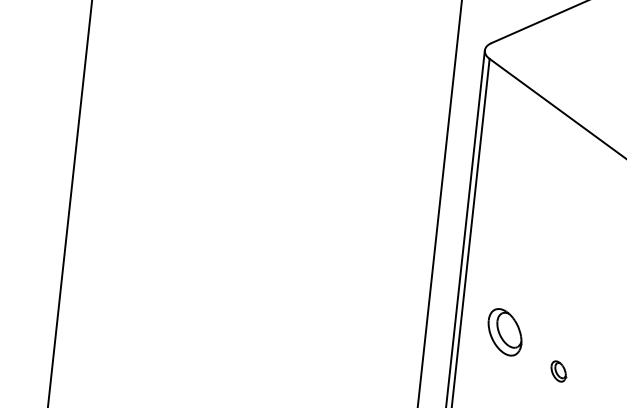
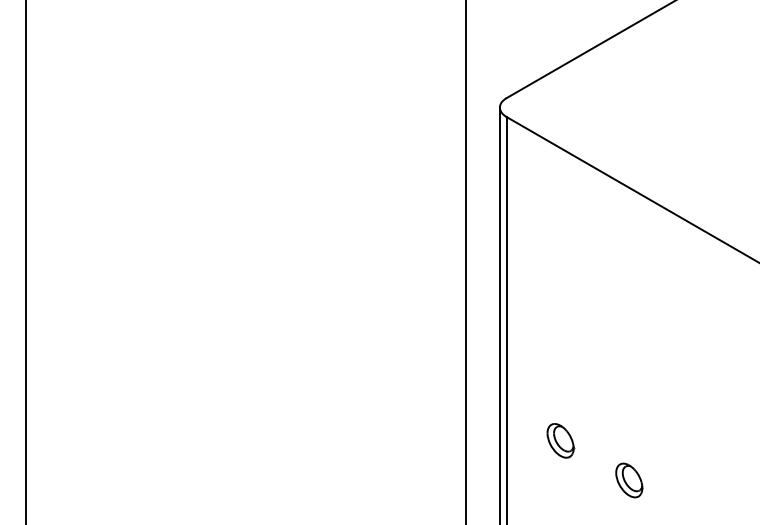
part: (505, 332) -> (560, 440), size x0.62
part: (558, 371) -> (629, 480), size x1.43

